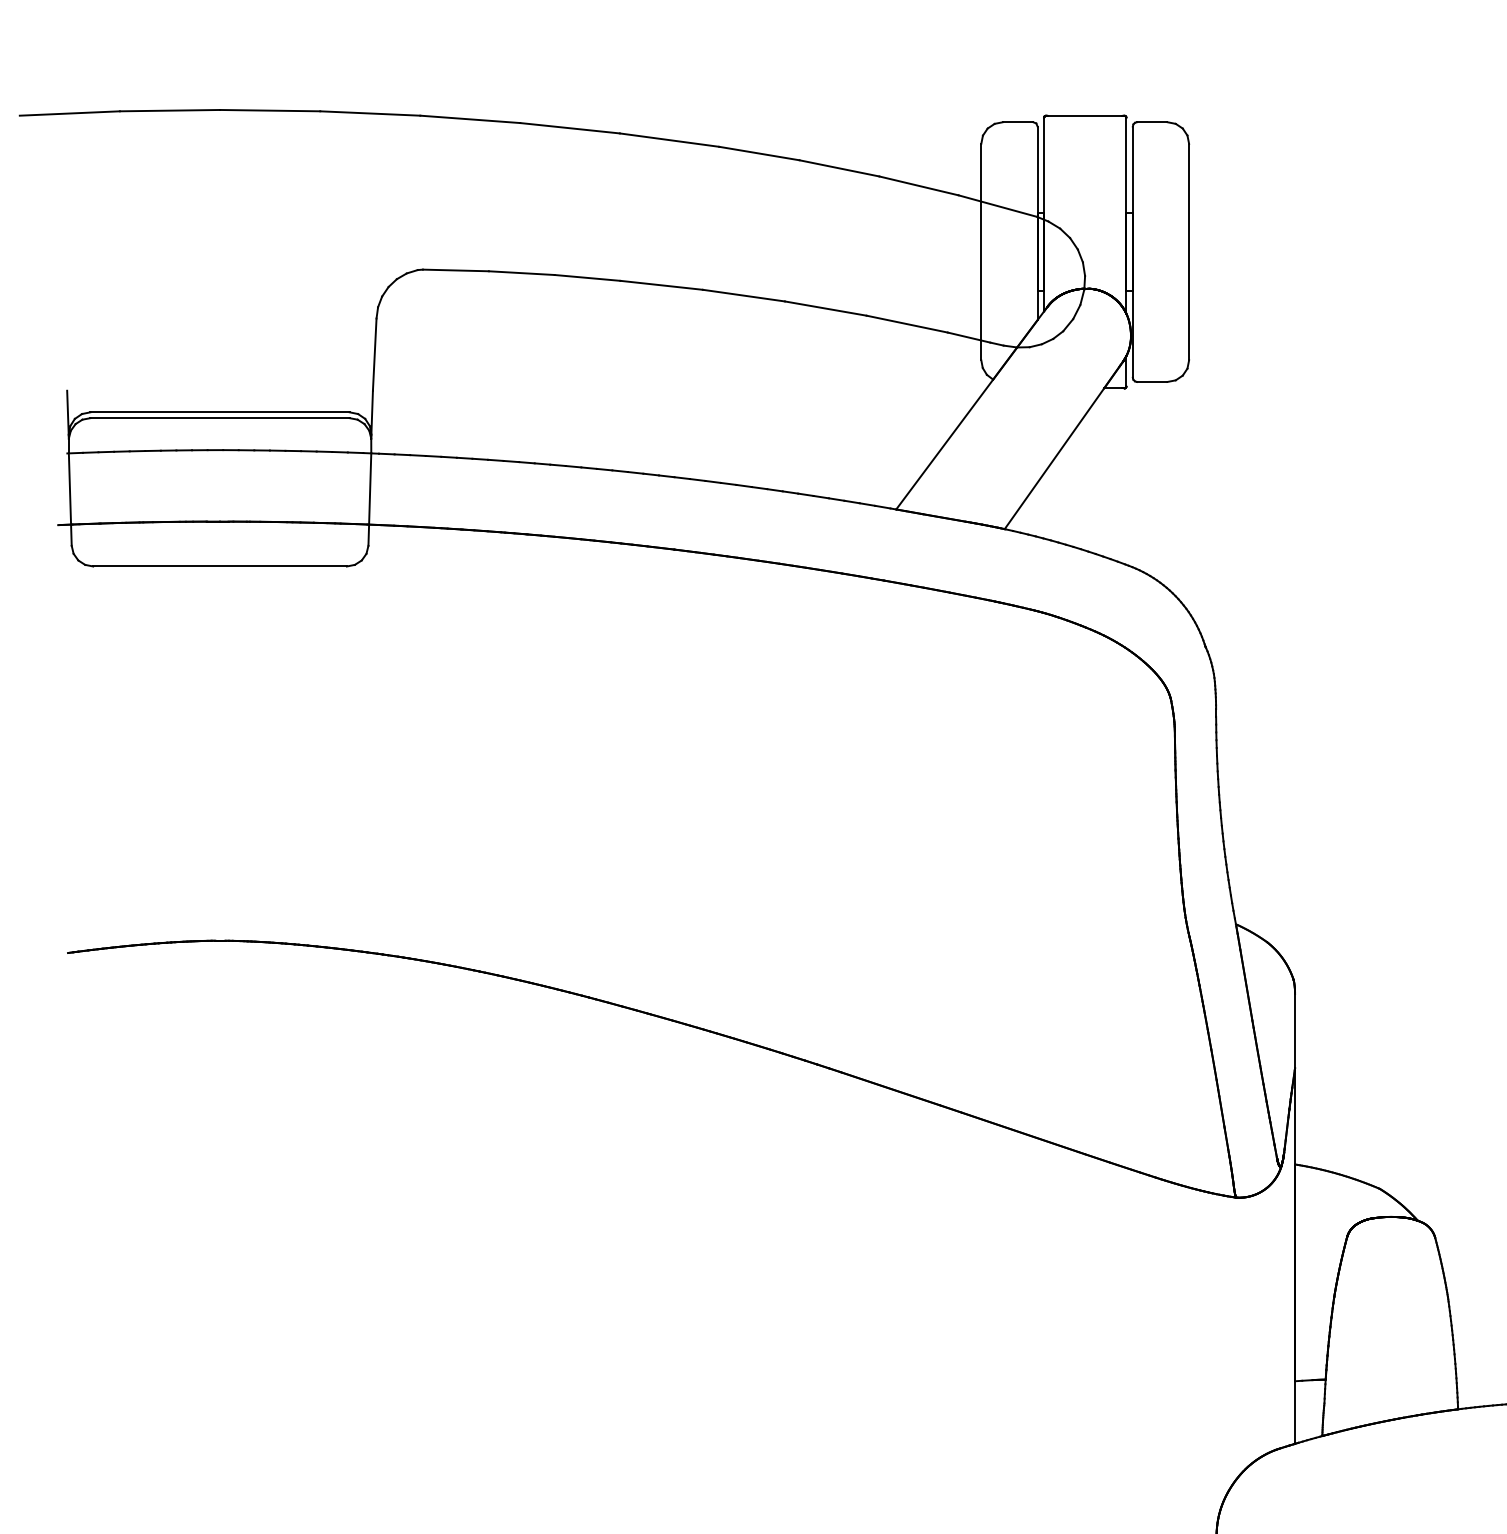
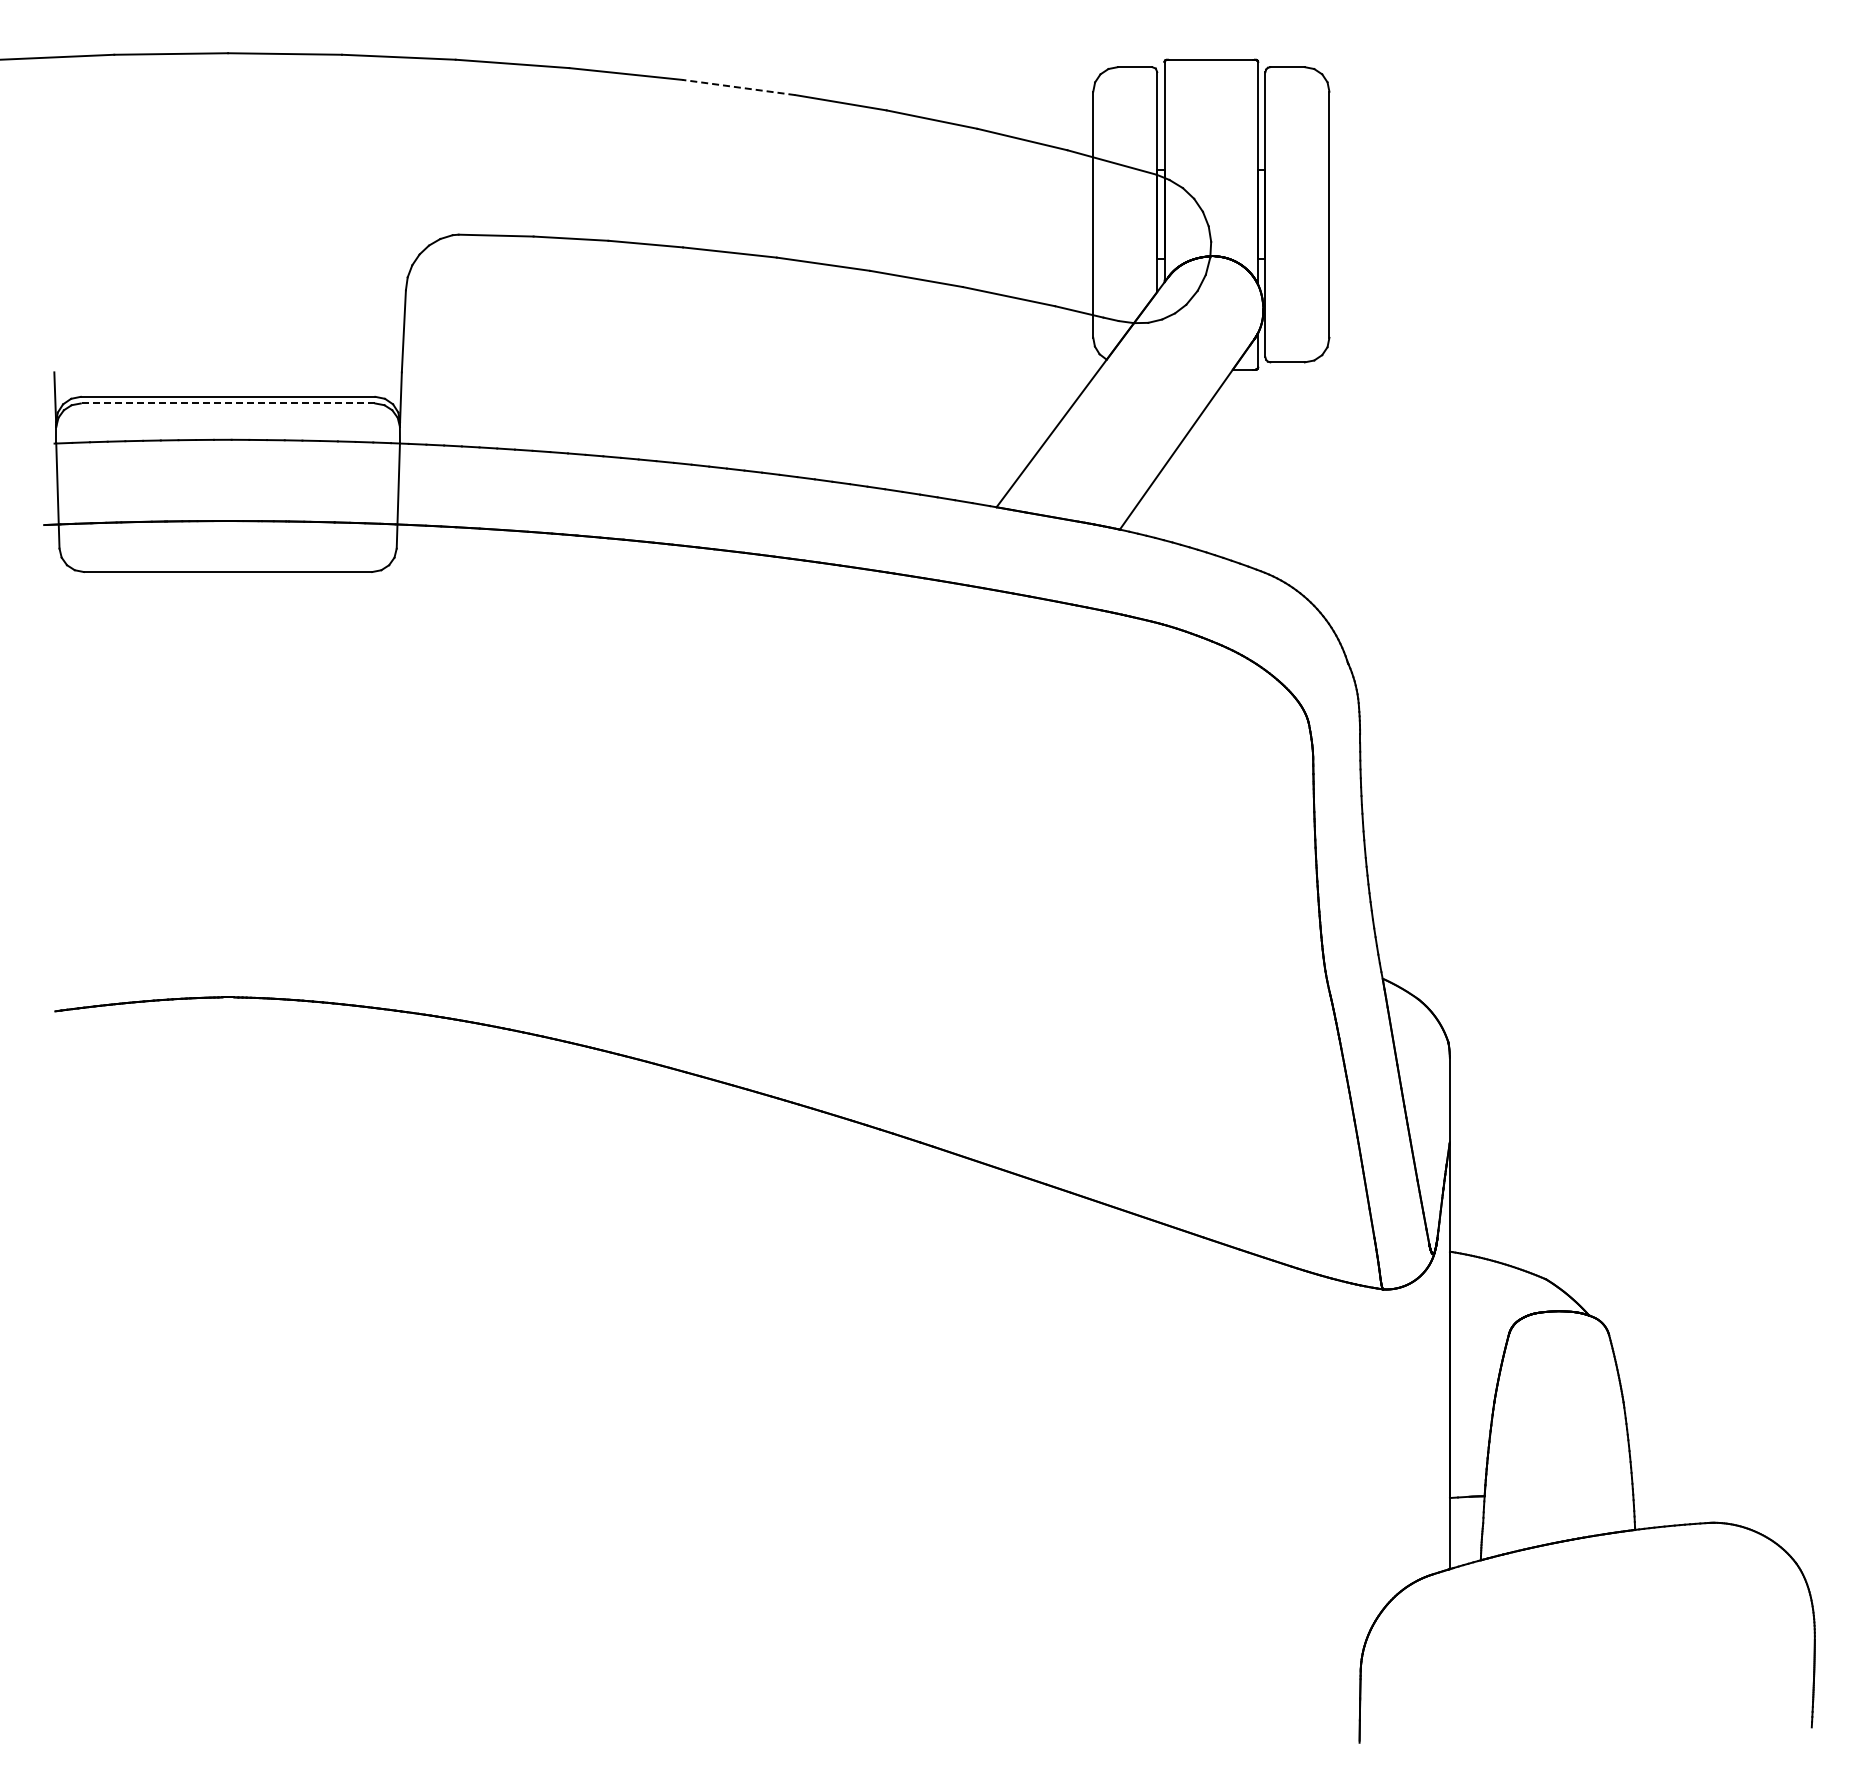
line: (669, 140) -> (738, 87), solid -> dashed
line: (219, 418) -> (227, 403), solid -> dashed

